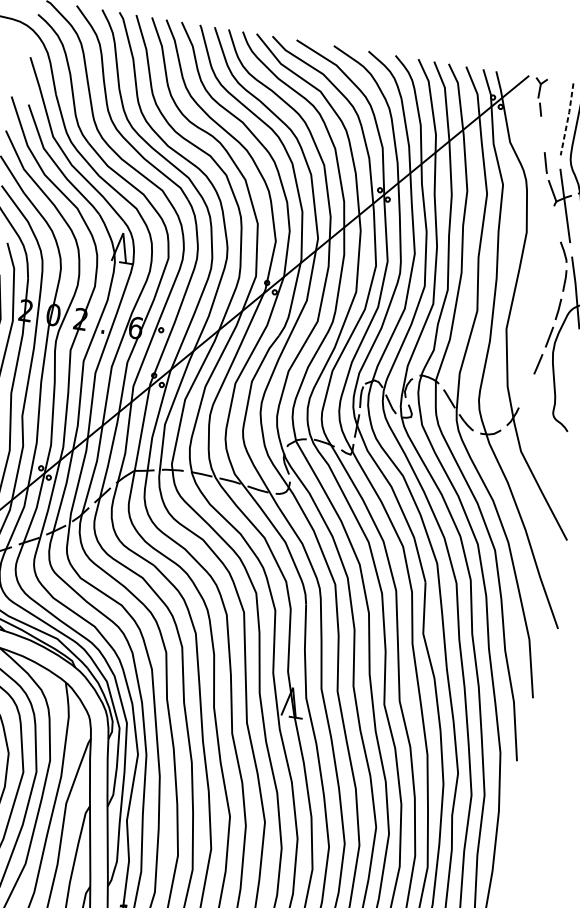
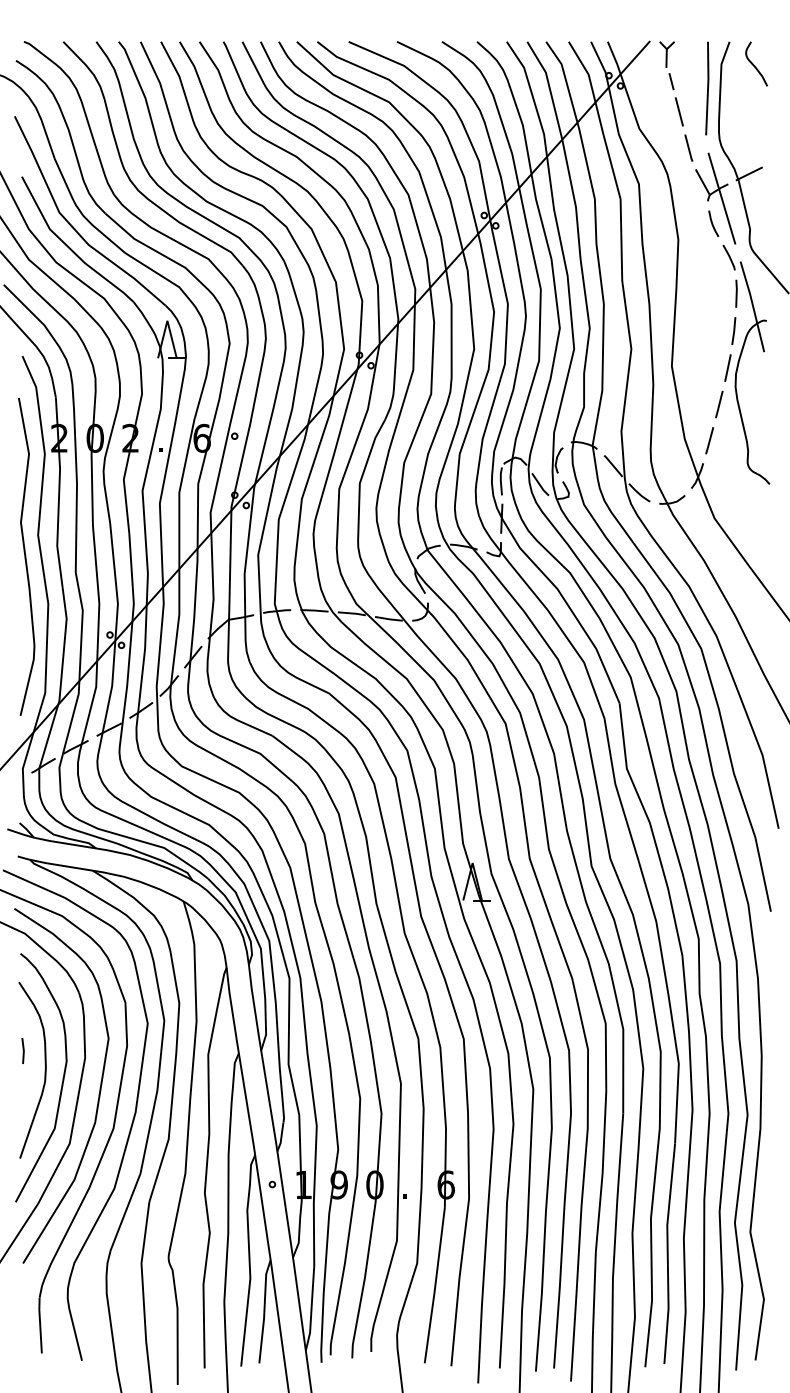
line: (568, 119) -> (708, 88), dashed -> solid
line: (542, 133) -> (678, 111), added
line: (555, 224) -> (713, 223), added
line: (526, 390) -> (709, 440), added

